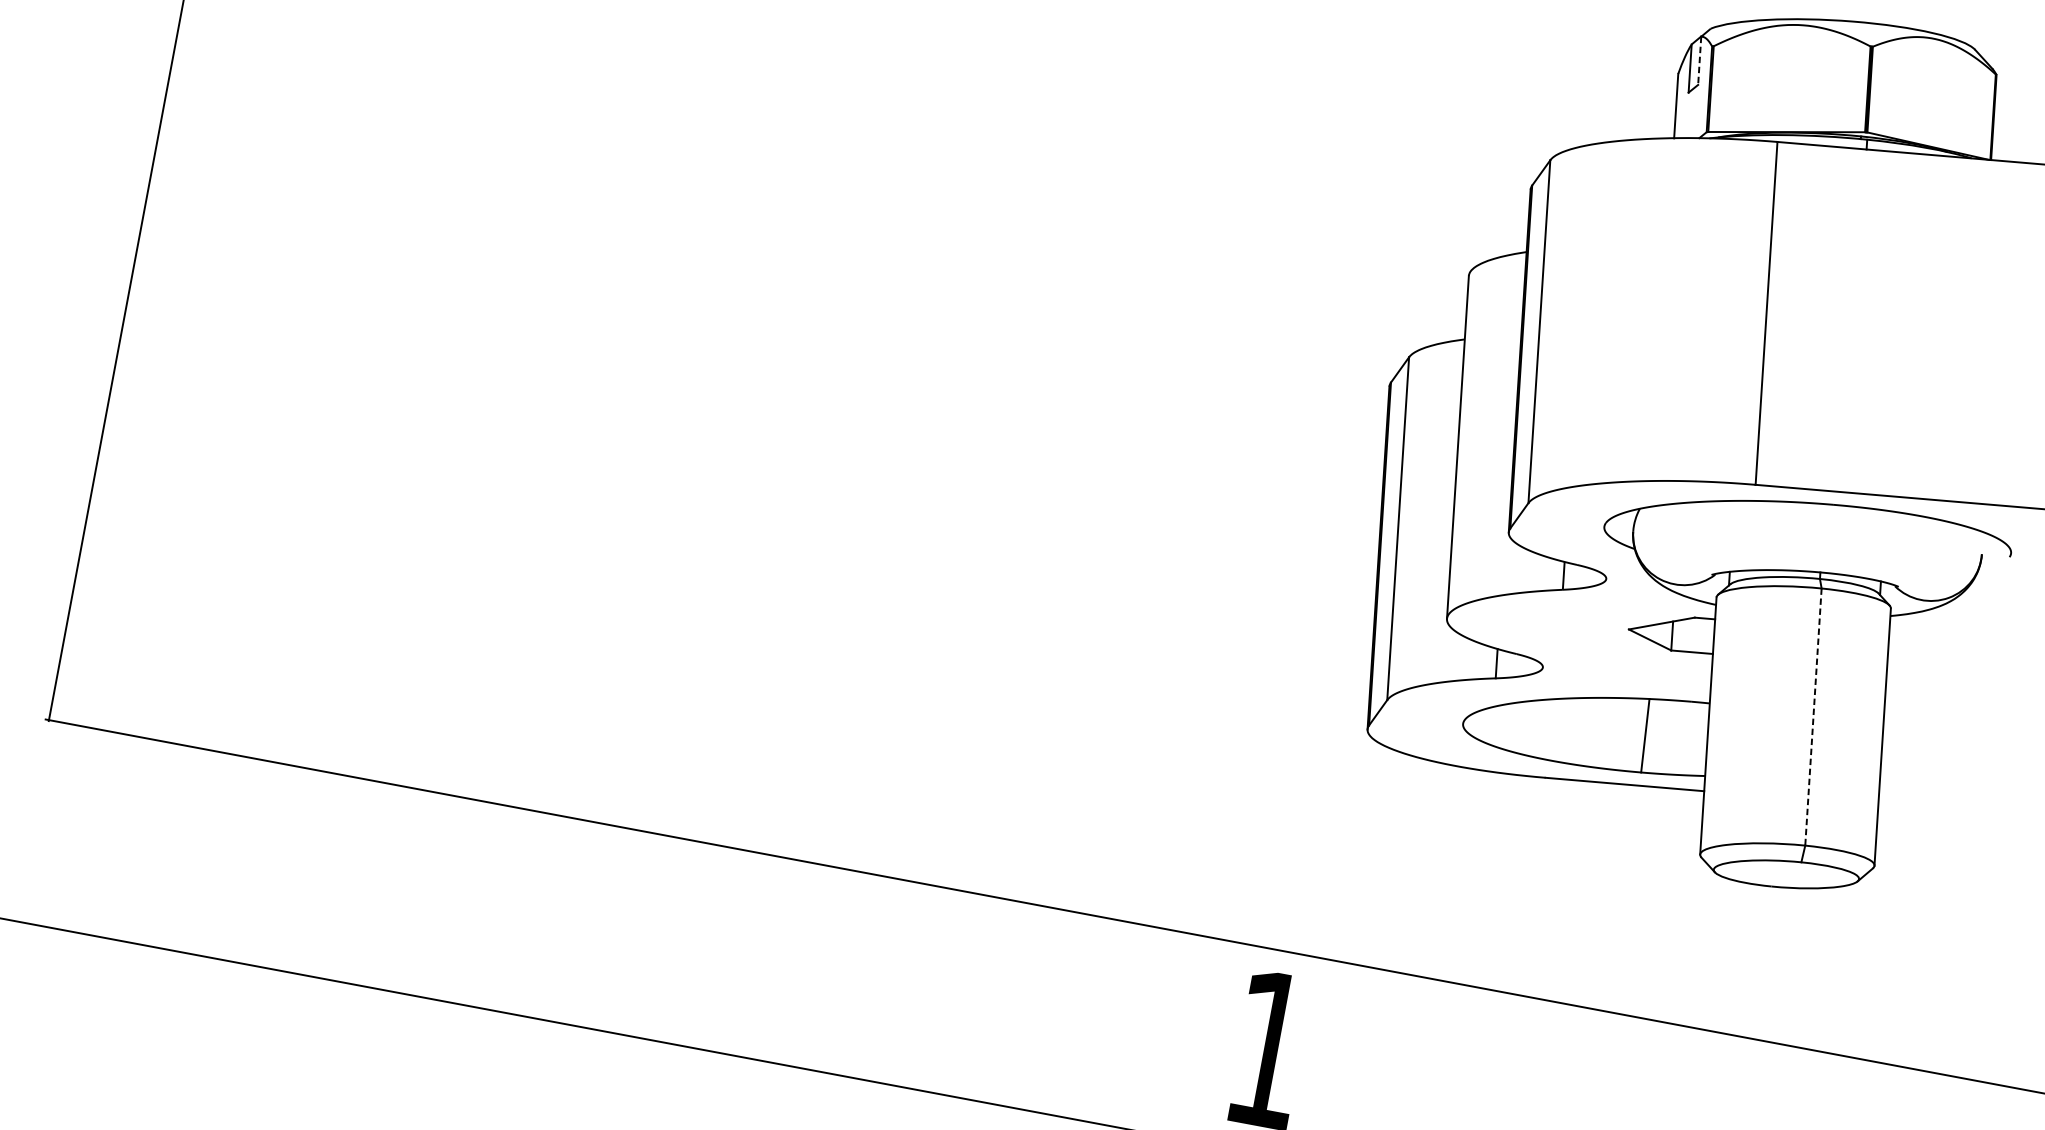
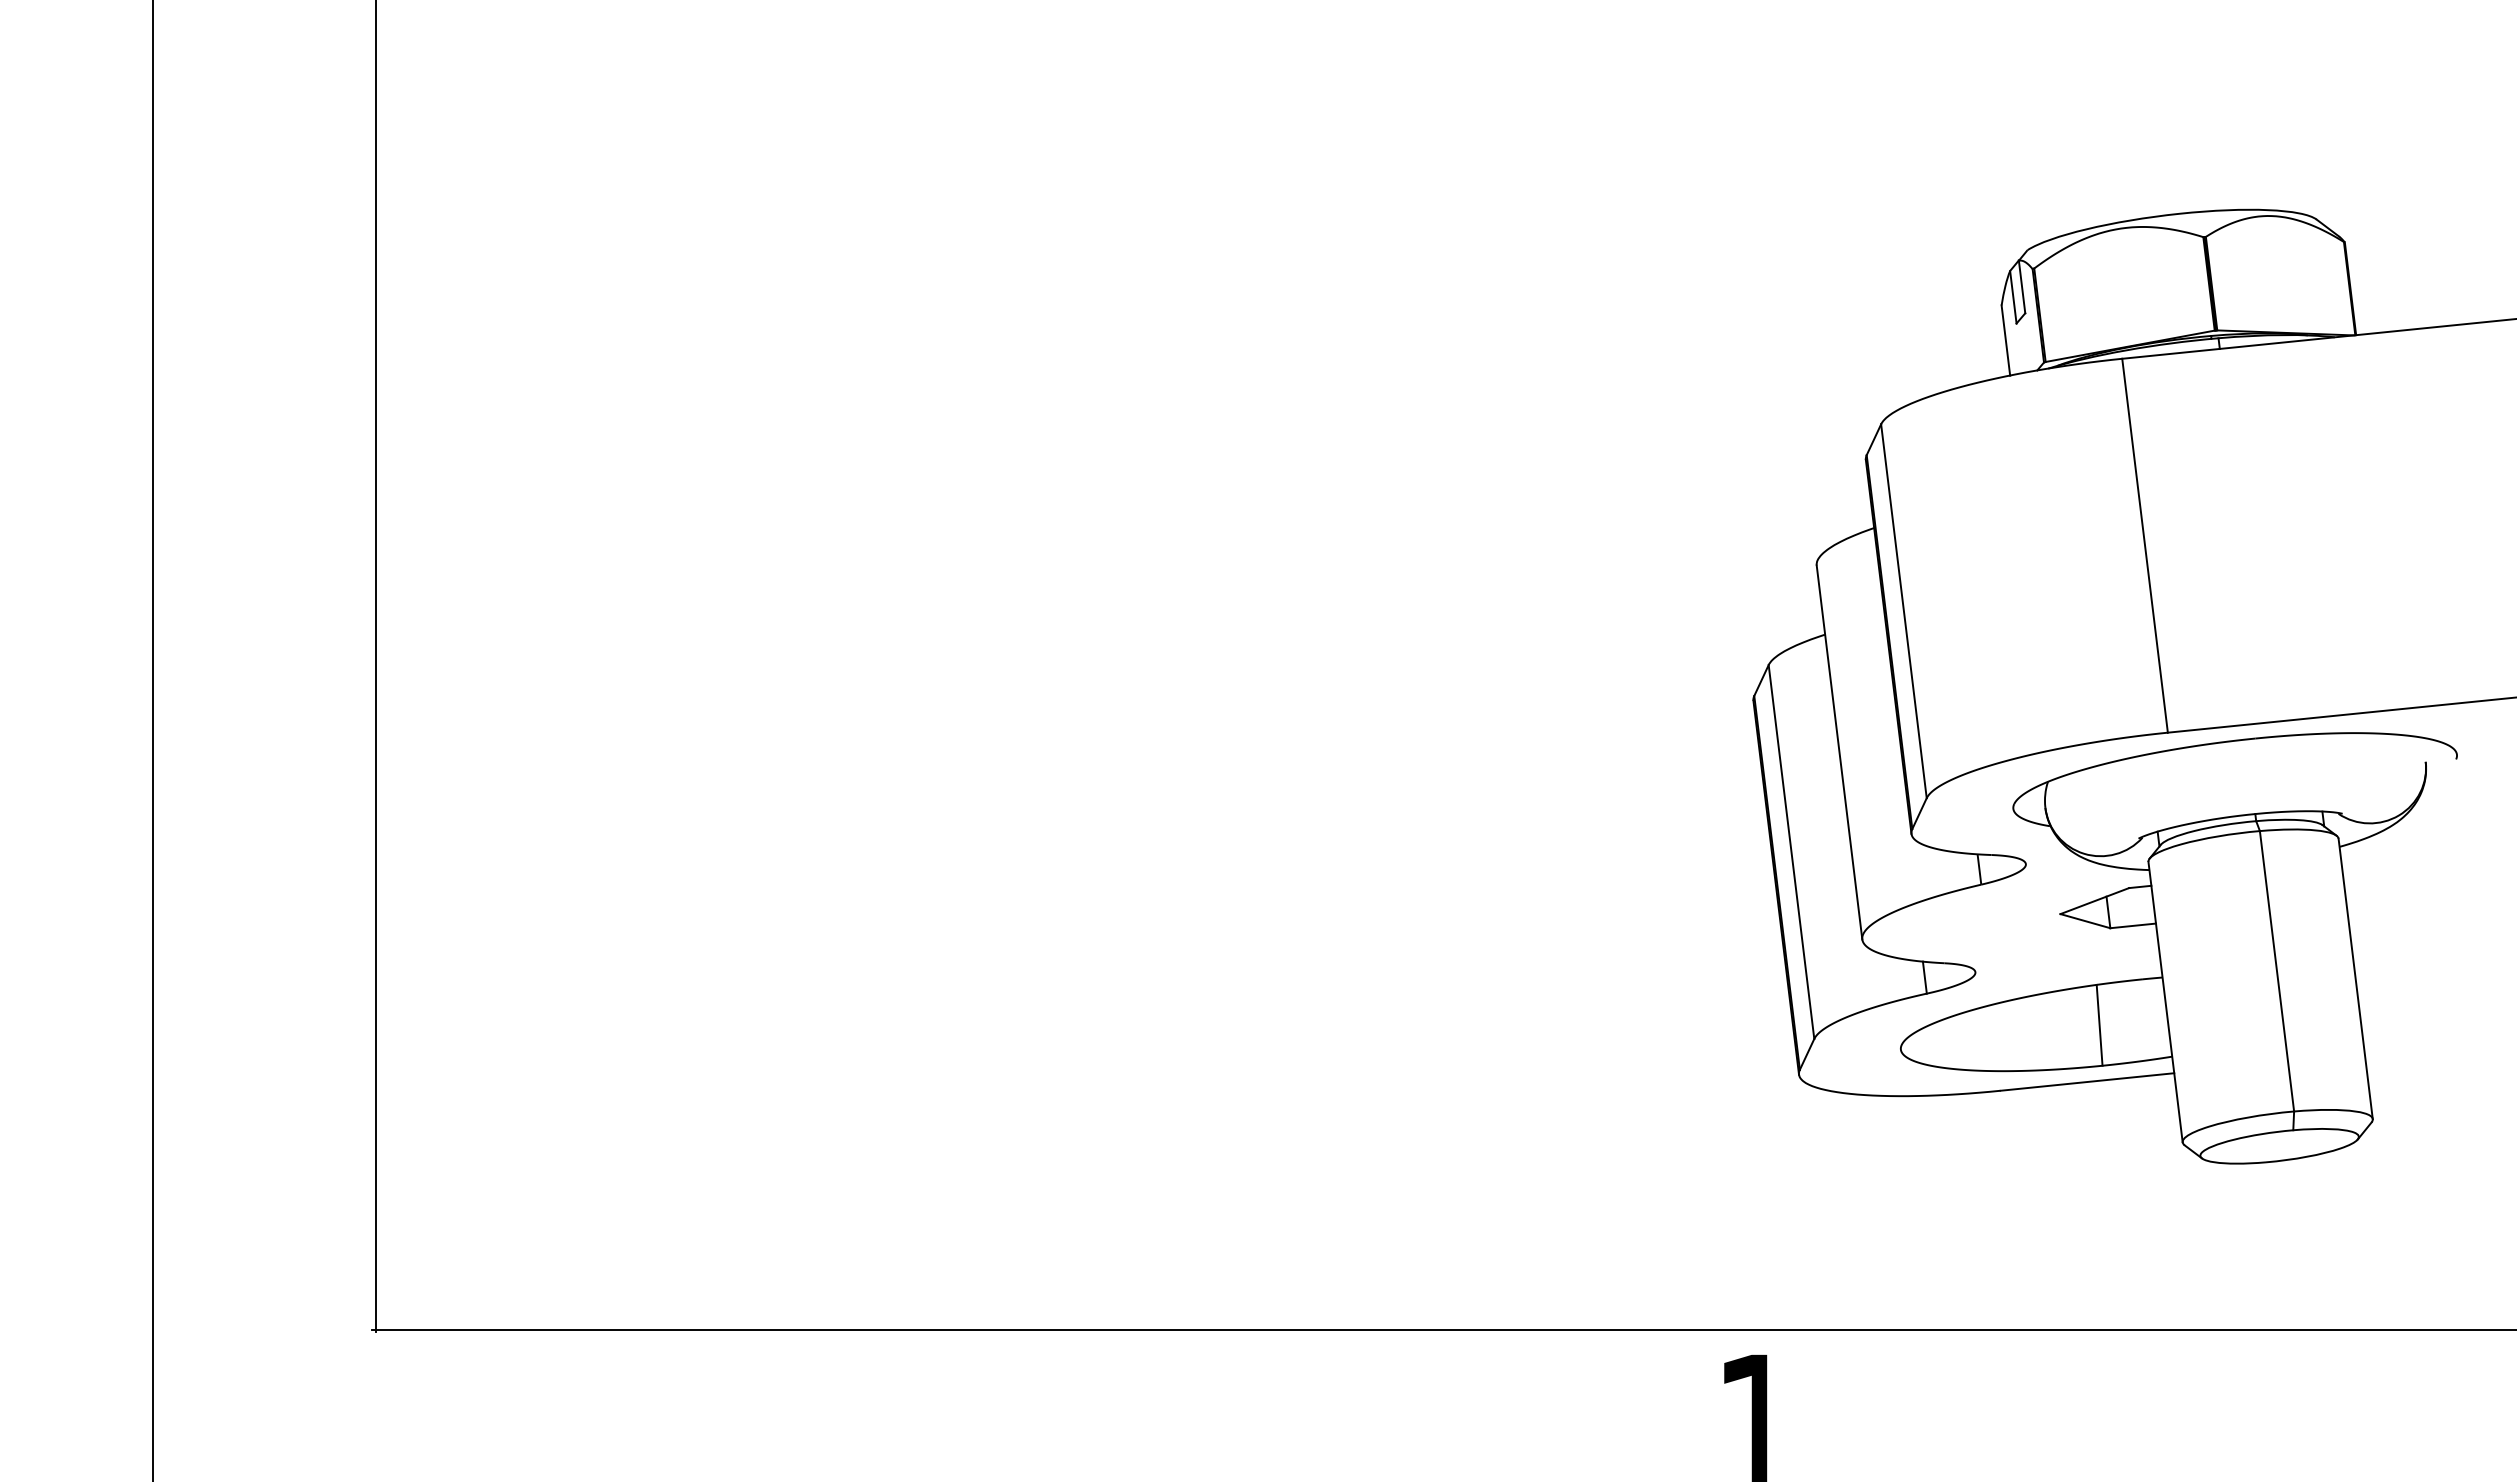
line: (1700, 61) -> (2022, 287), dashed -> solid
line: (1813, 717) -> (2277, 971), dashed -> solid

